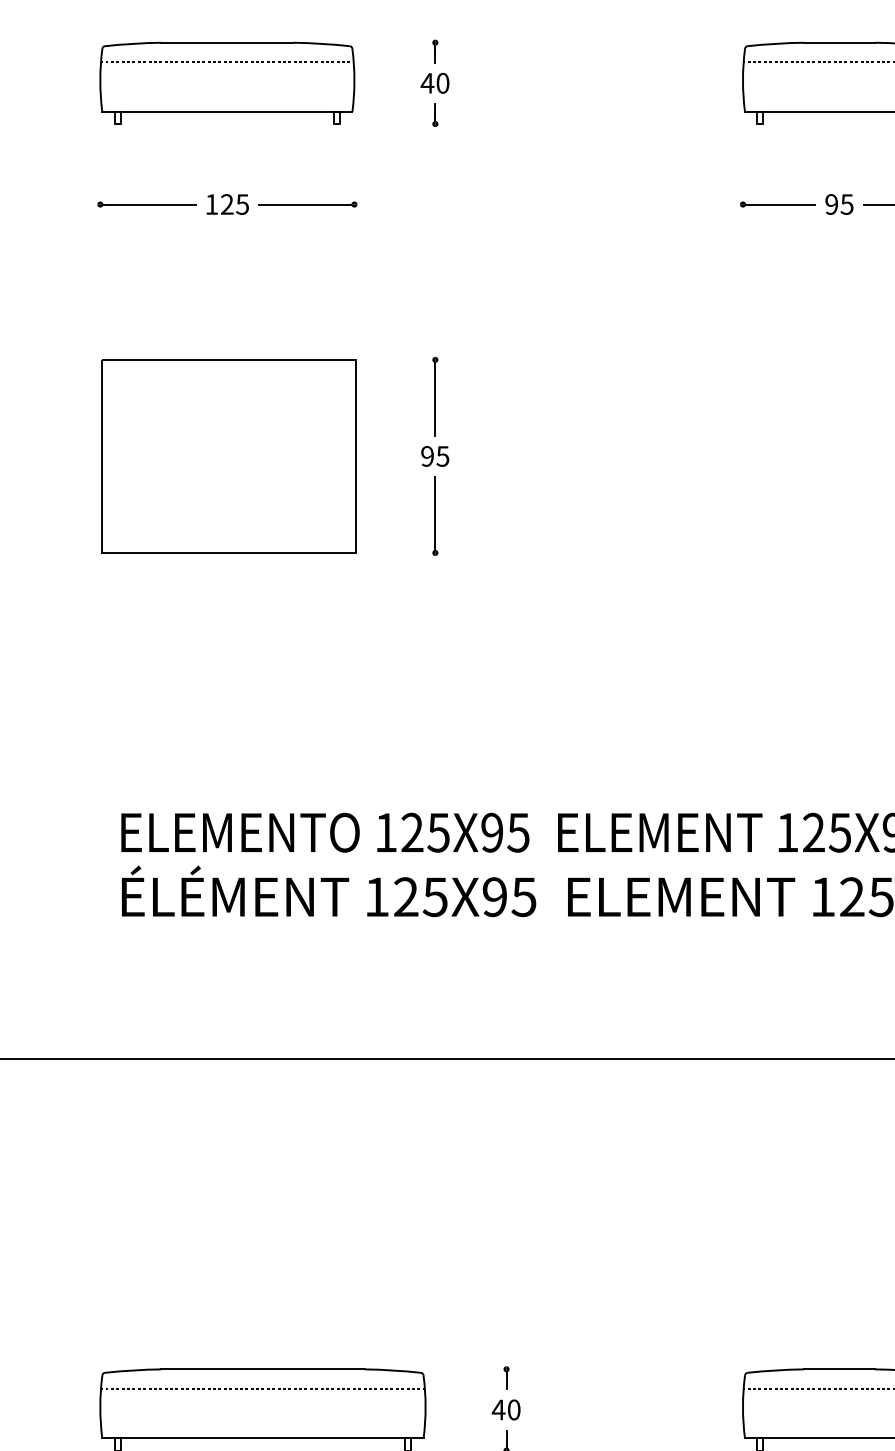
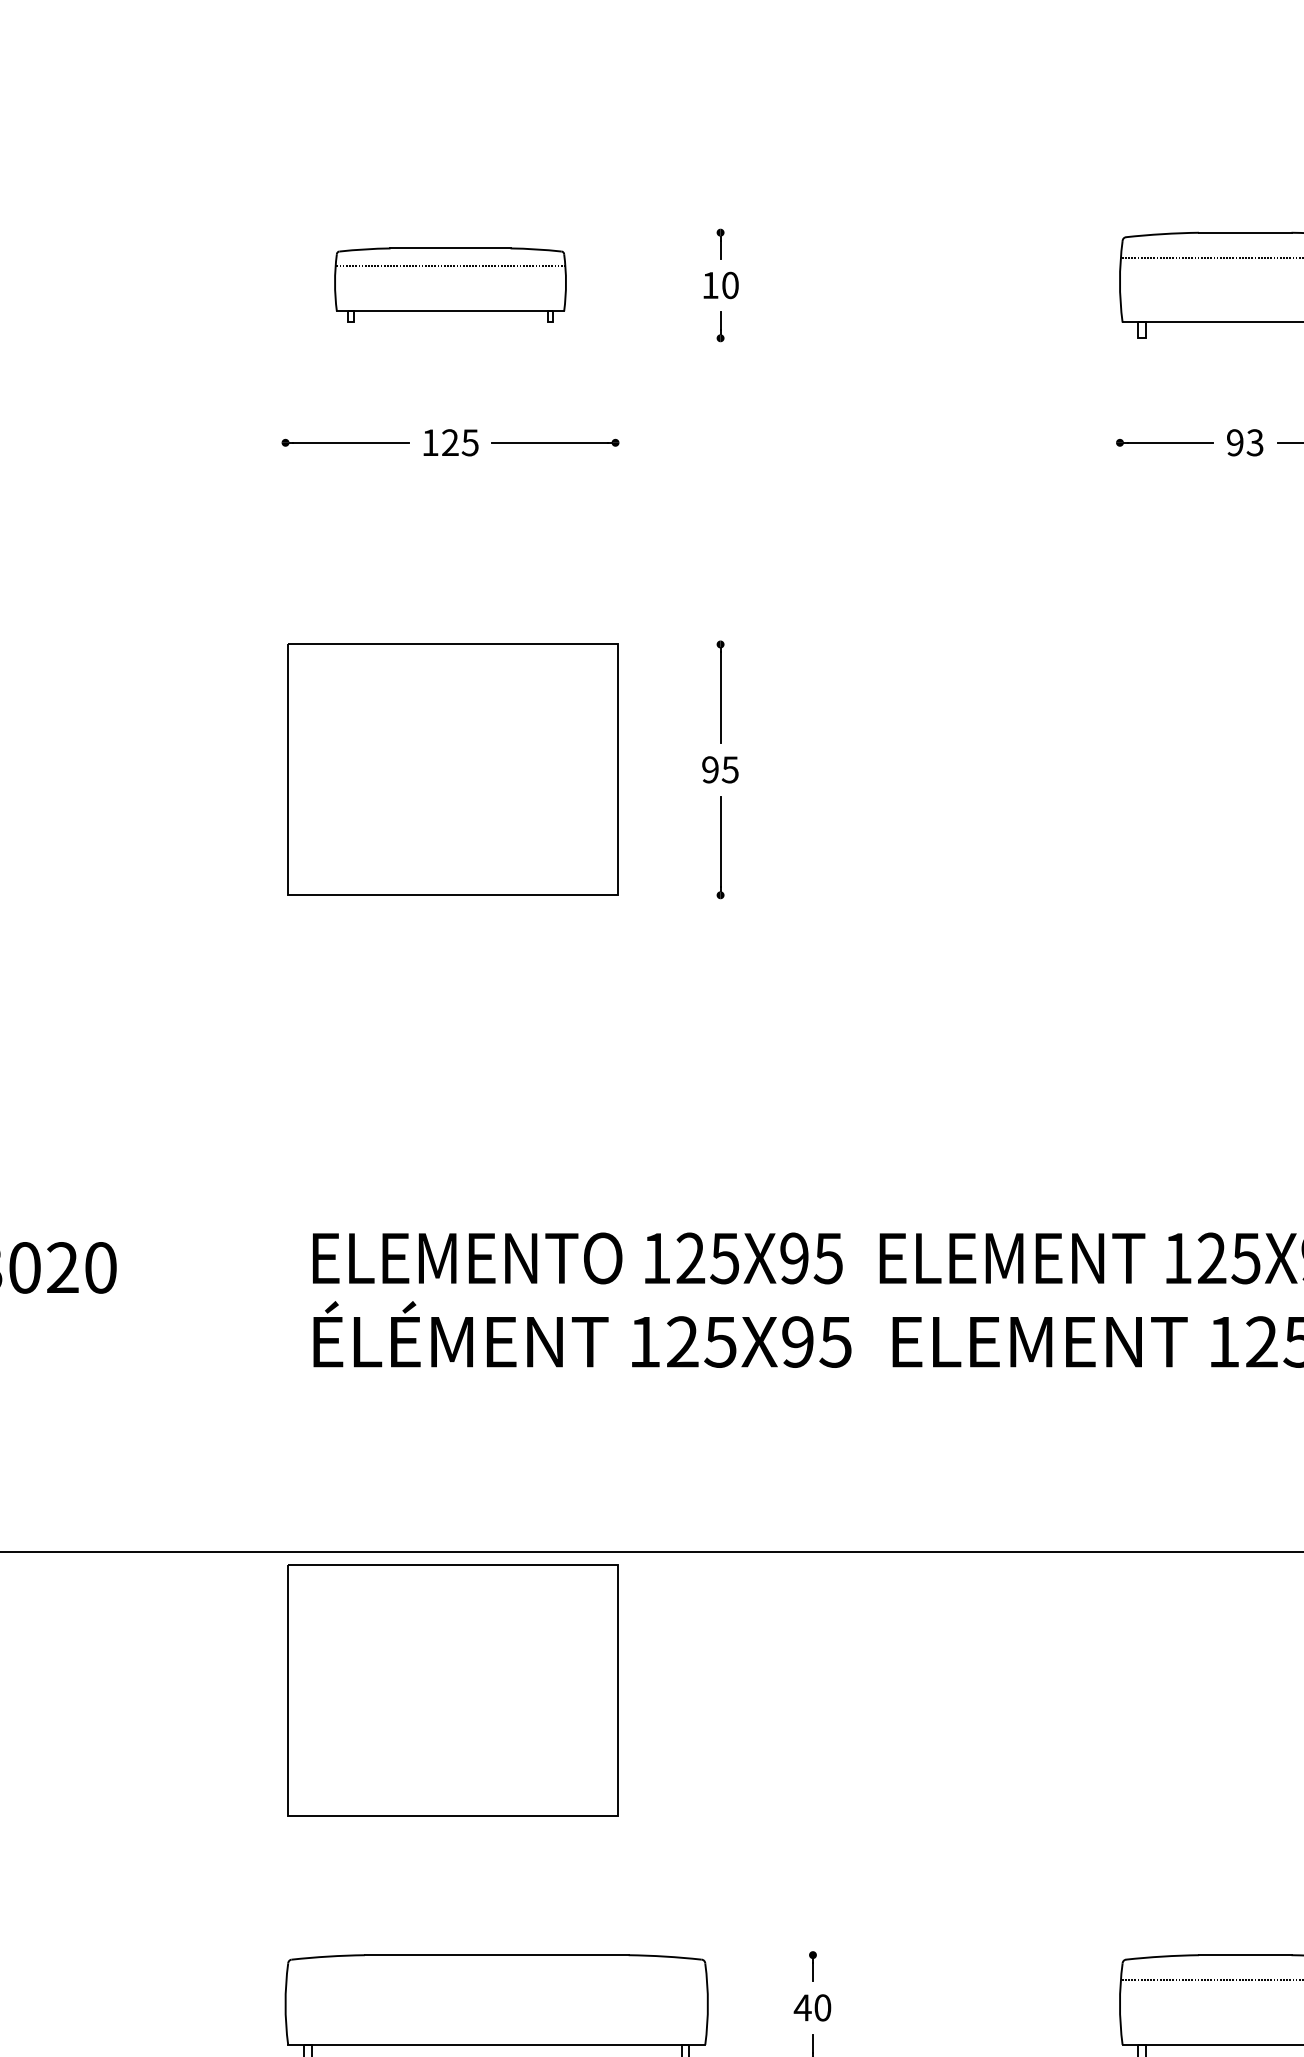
part: (227, 82) -> (450, 284), size x0.7
text: (427, 83) -> (710, 285), 40 -> 10
text: (847, 204) -> (1255, 442), 95 -> 93
part: (228, 1165) -> (452, 1690), added
line: (262, 1388) -> (496, 1980), removed

